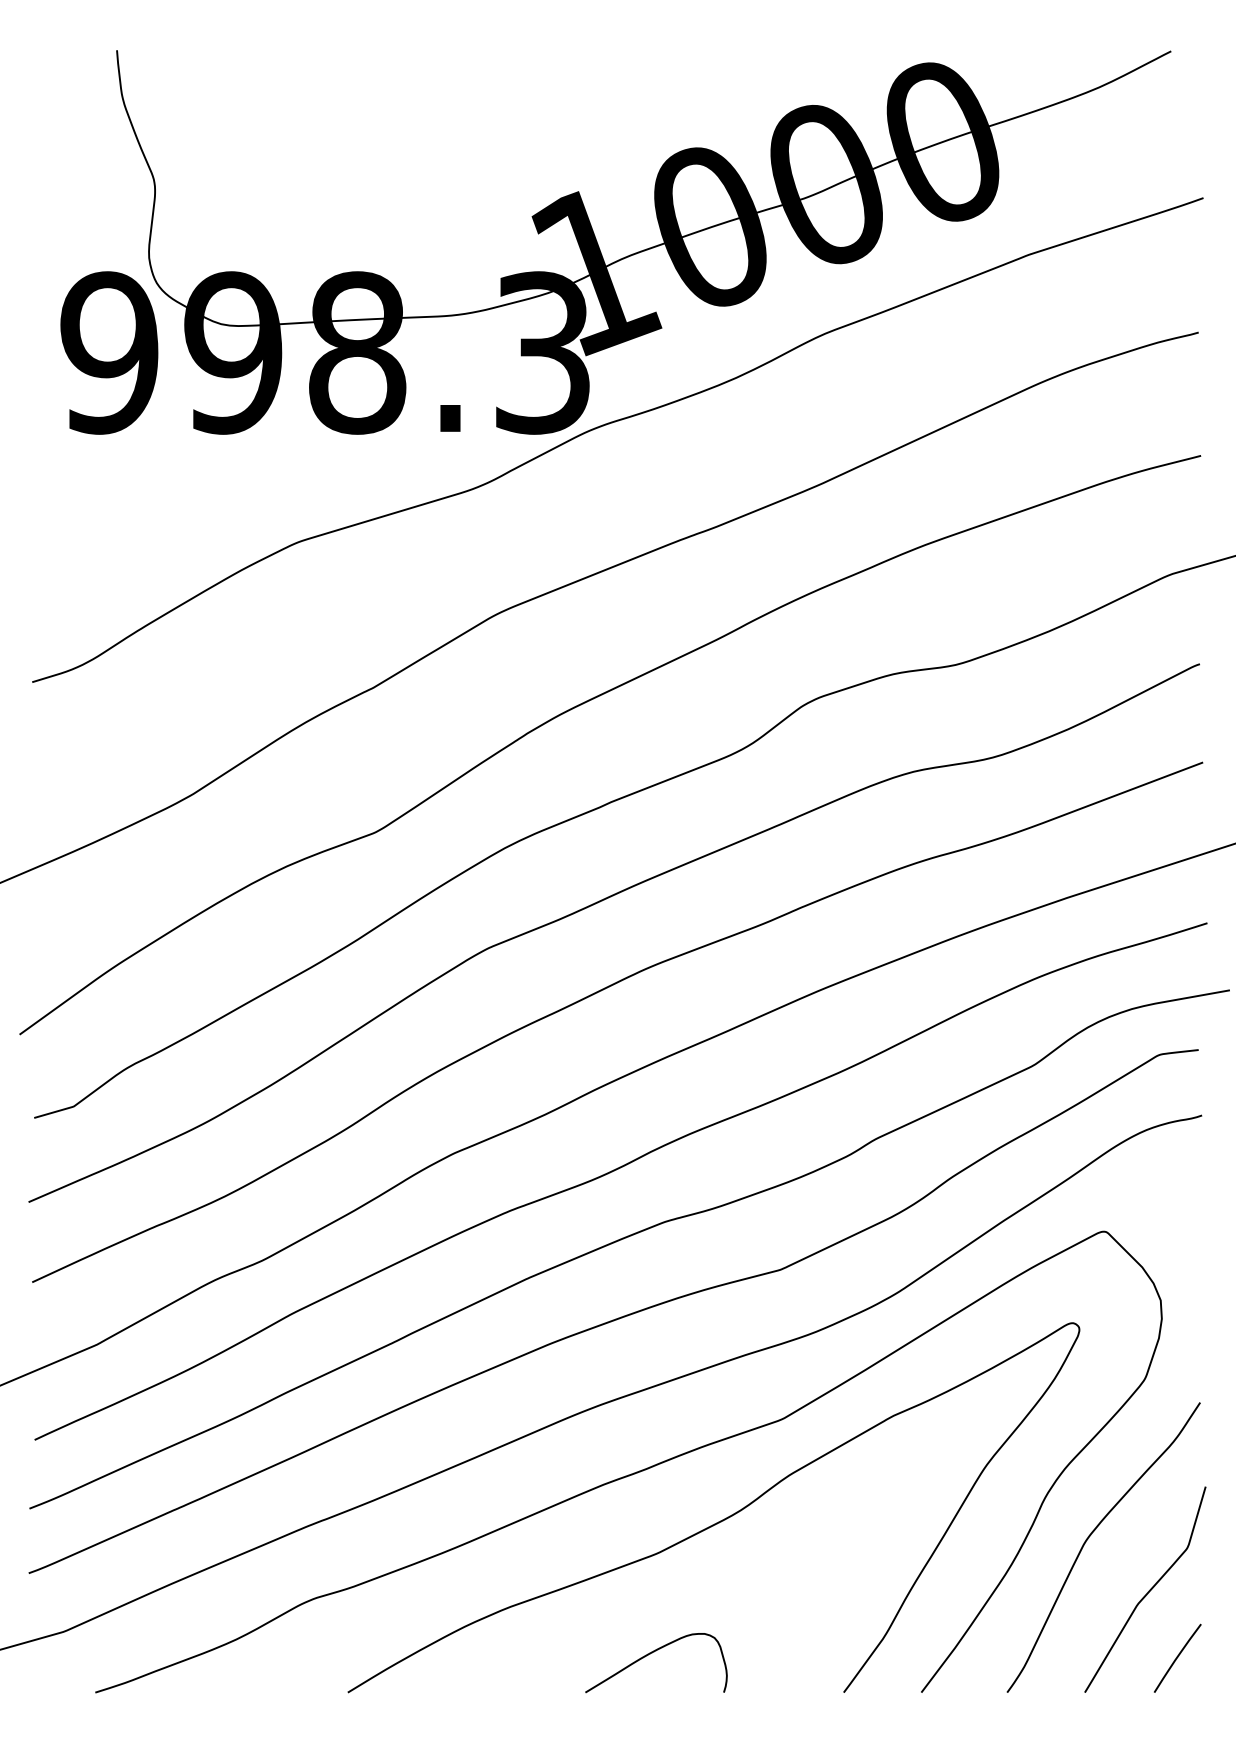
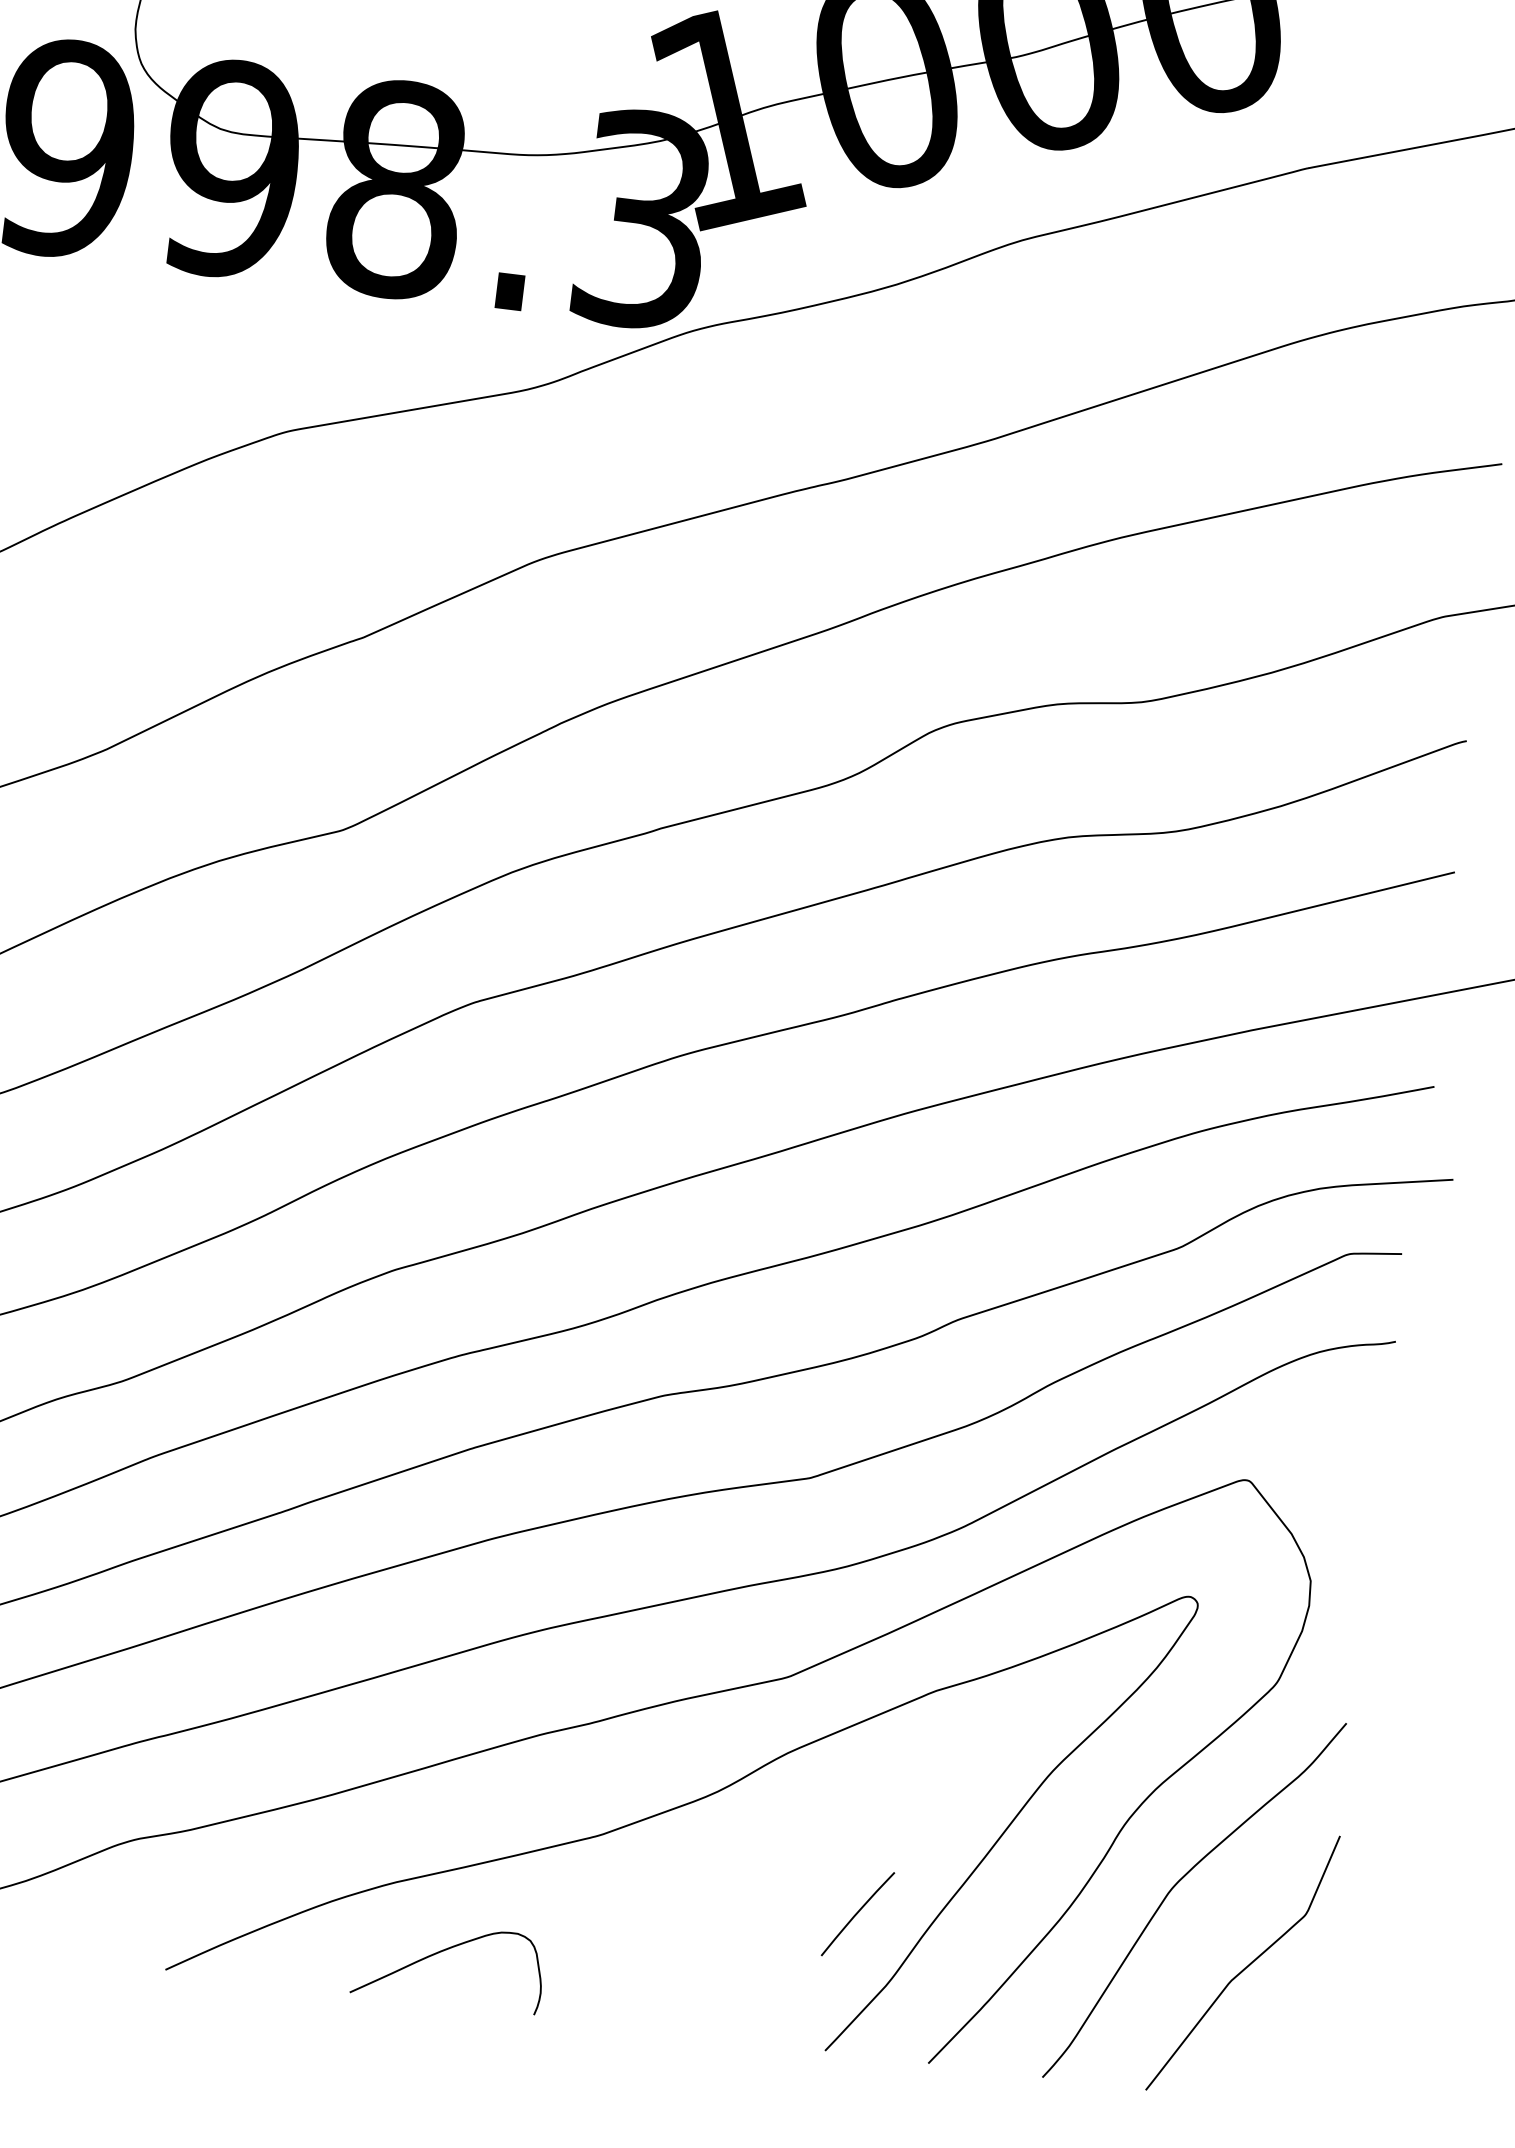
curve: (652, 1653) -> (445, 1951), moved
line: (1177, 1657) -> (857, 1912), moved

